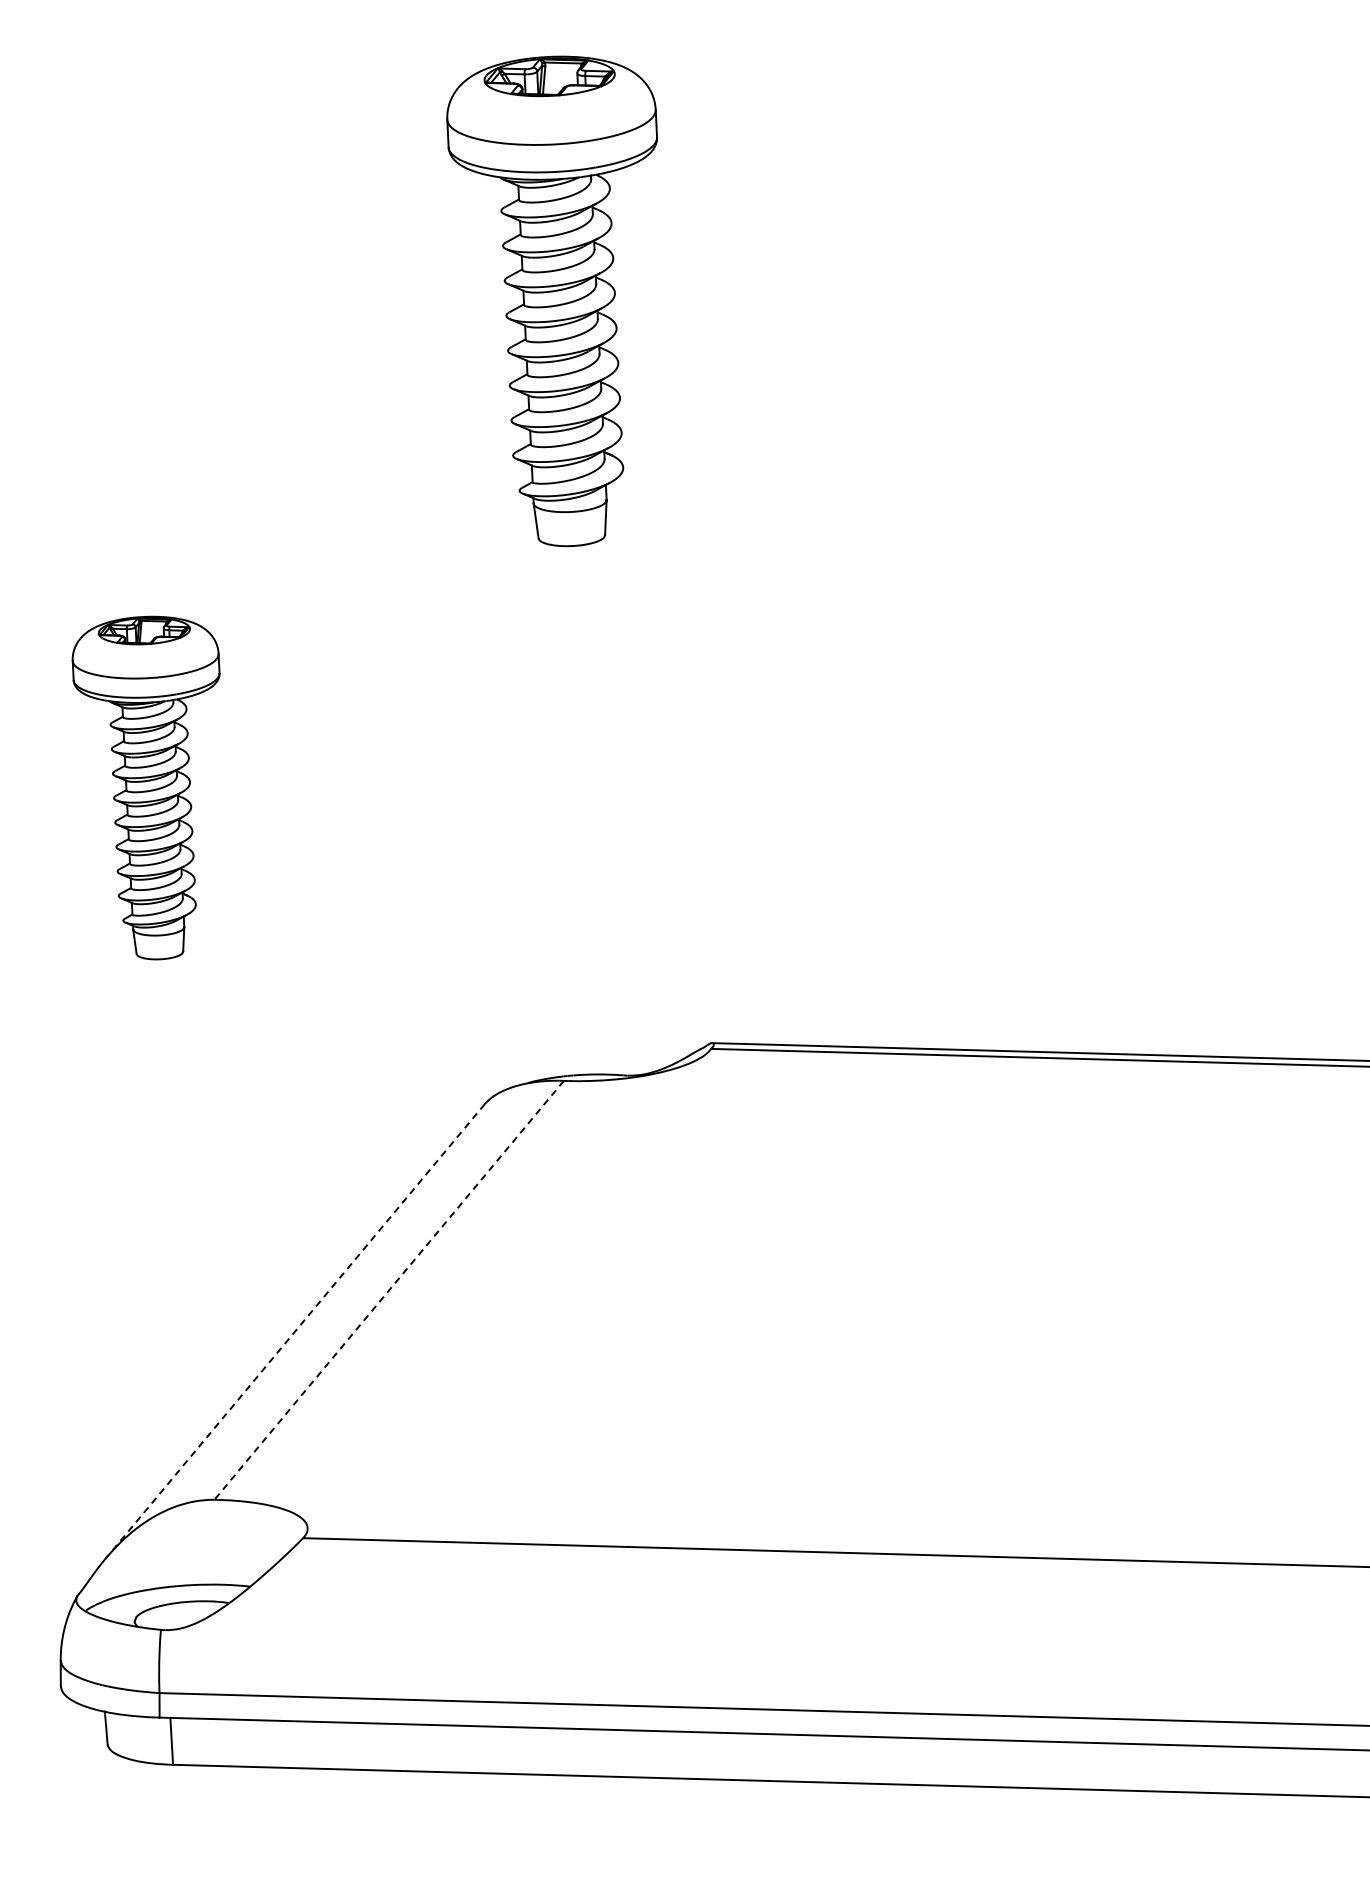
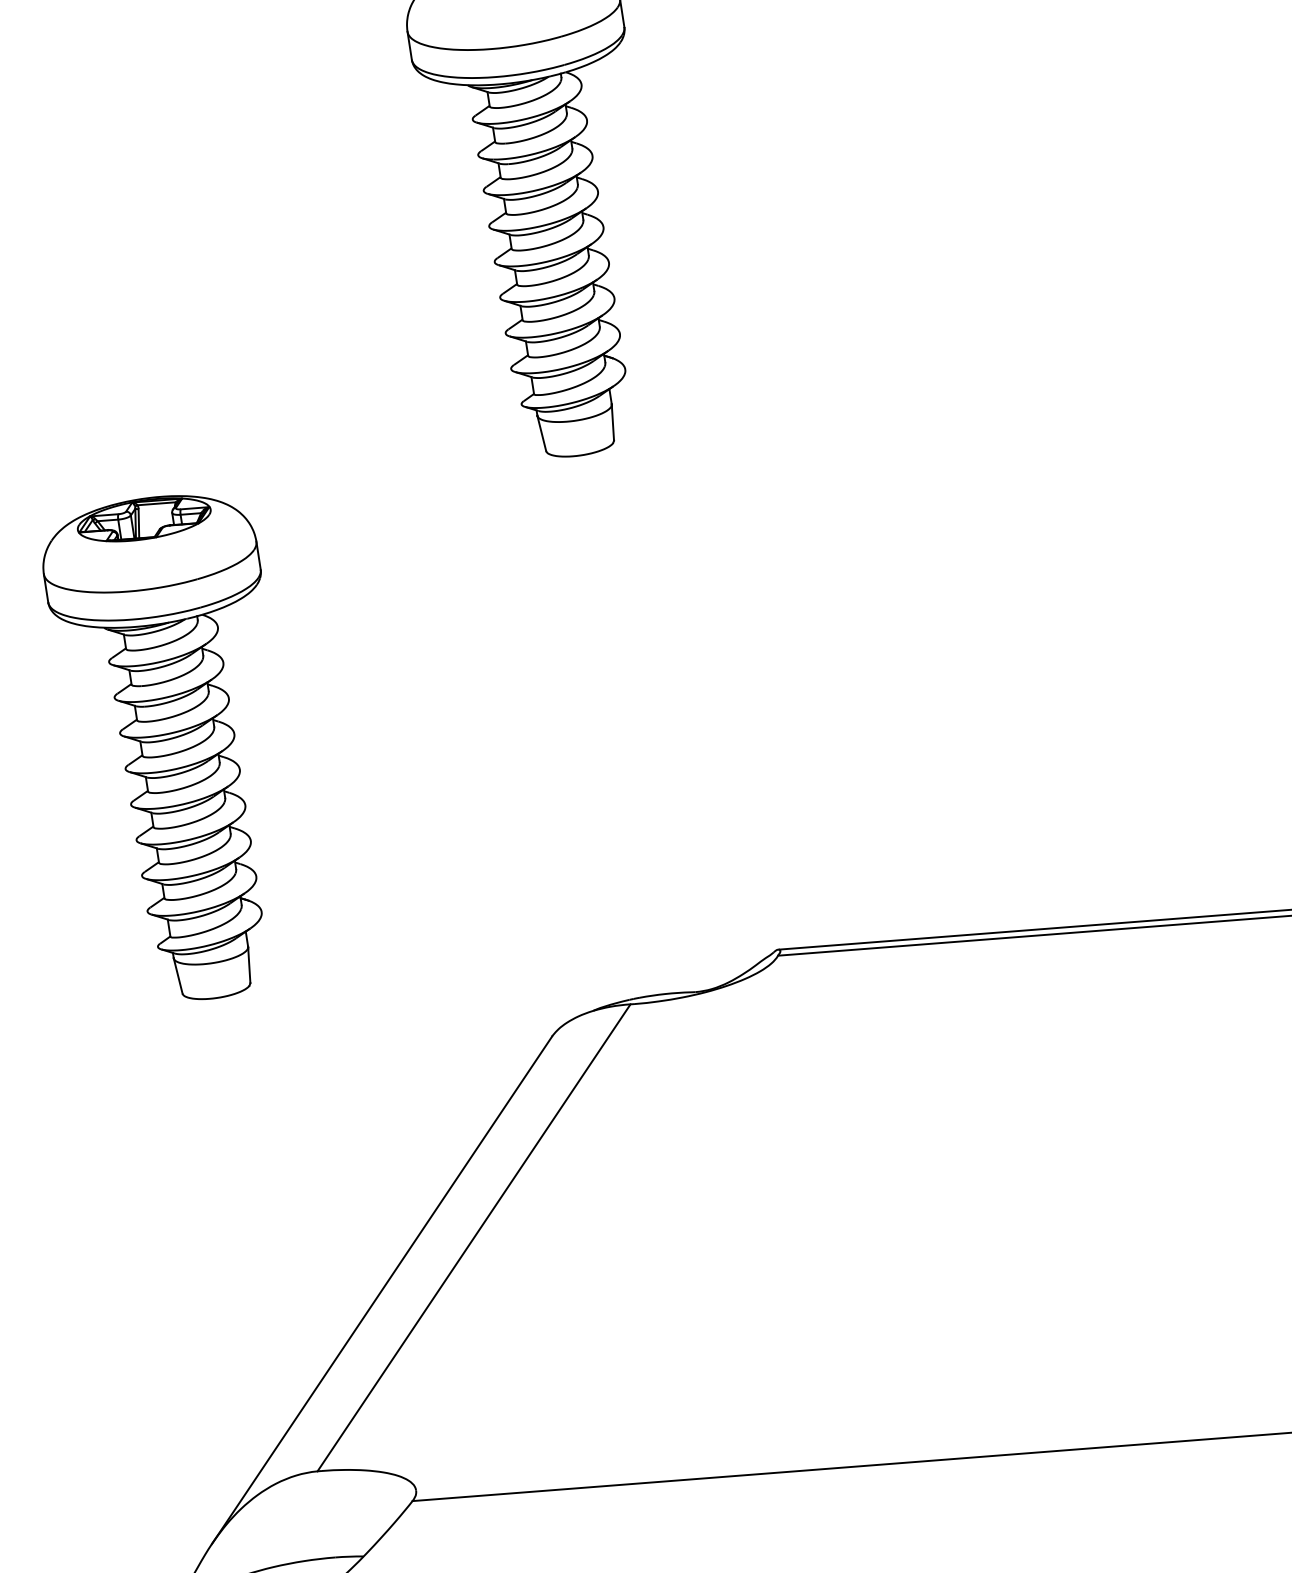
part: (145, 787) -> (170, 748), size x1.43
line: (389, 1290) -> (474, 1237), dashed -> solid
line: (294, 1332) -> (381, 1291), dashed -> solid

